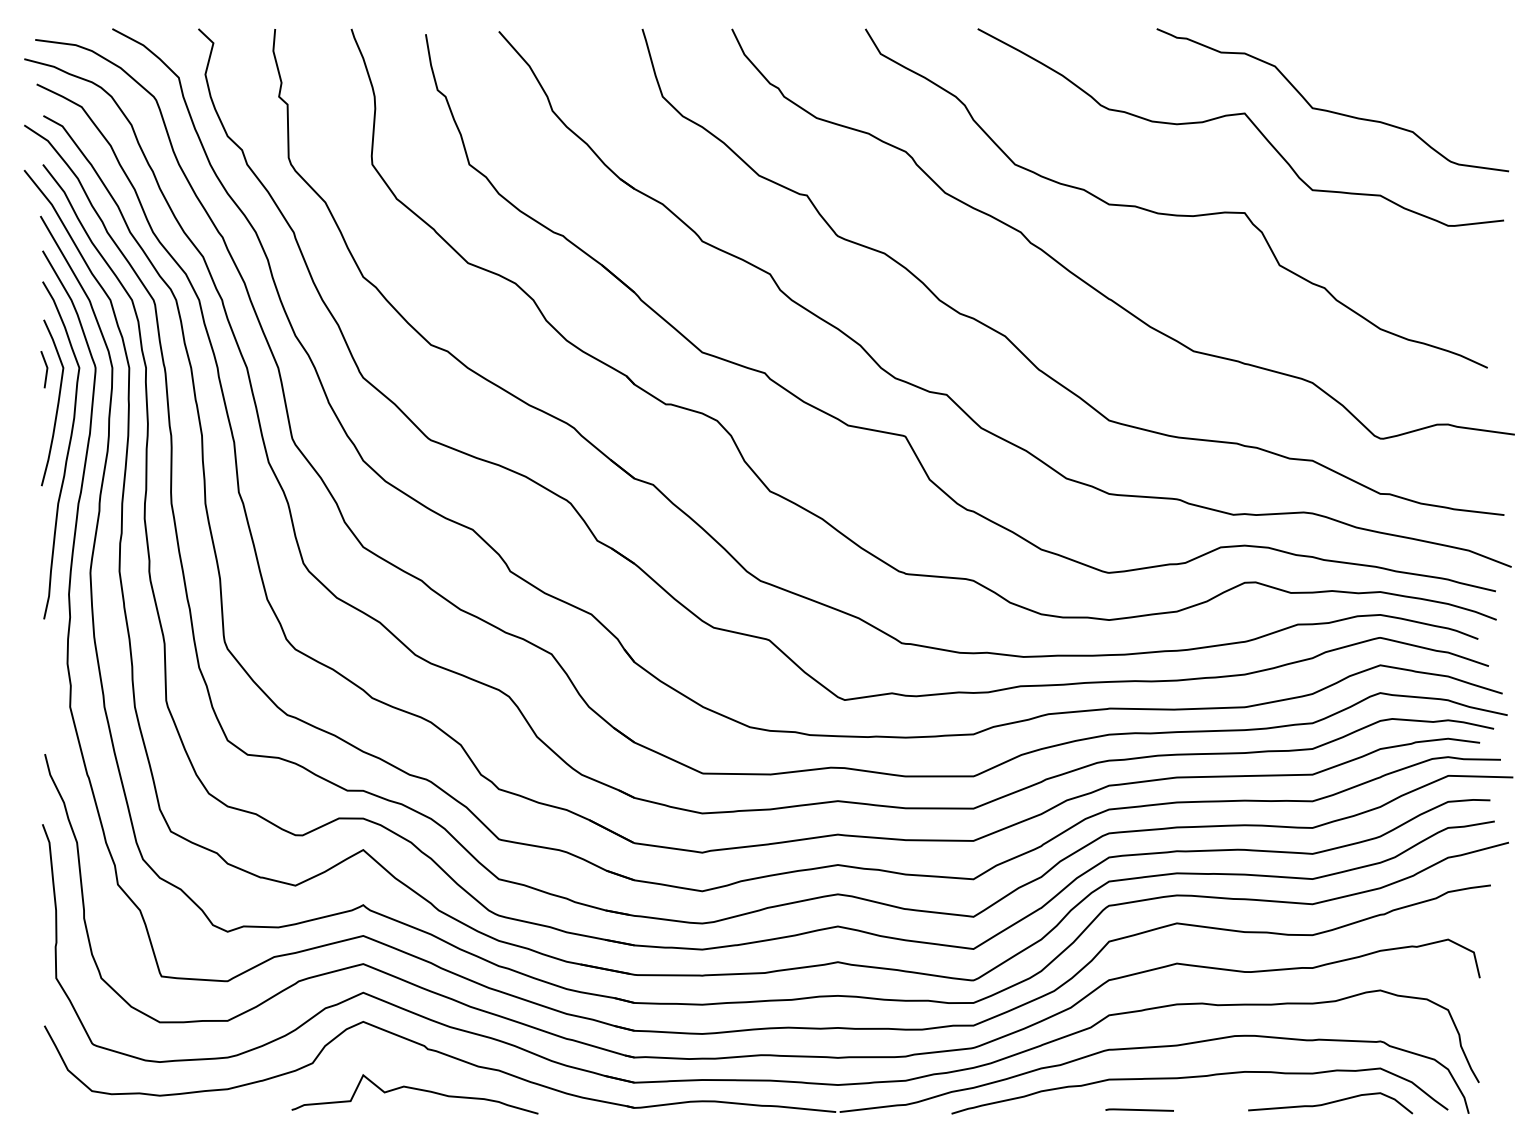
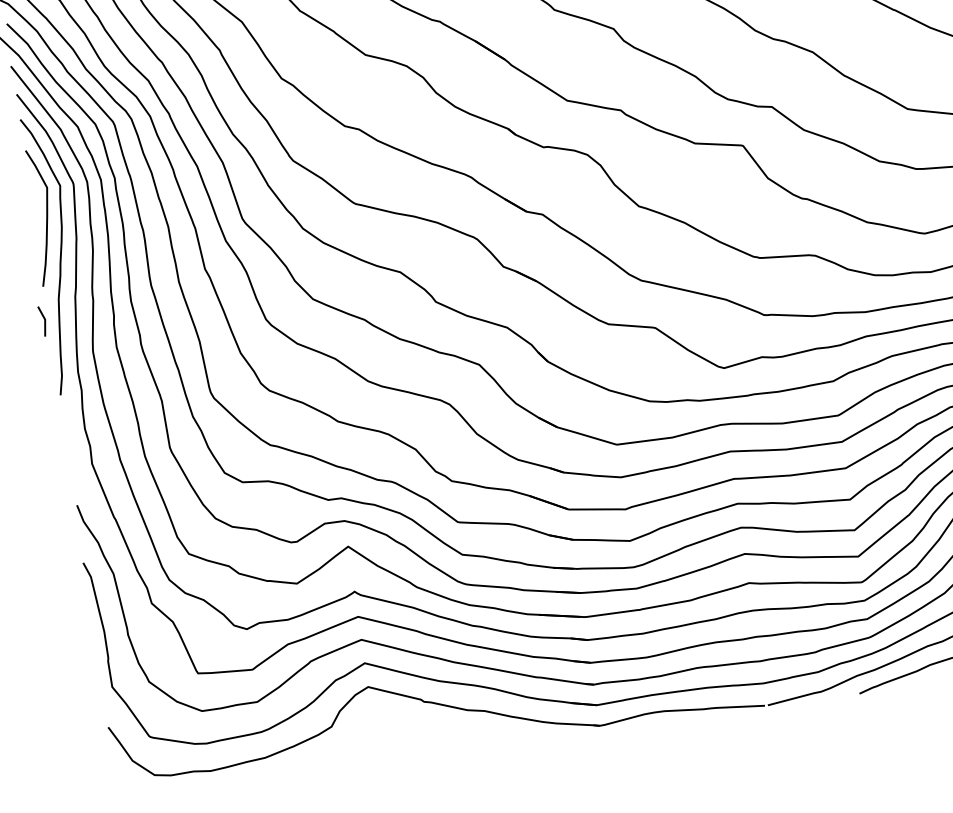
line: (46, 369) -> (44, 321), moved
curve: (414, 1089) -> (417, 736), removed

